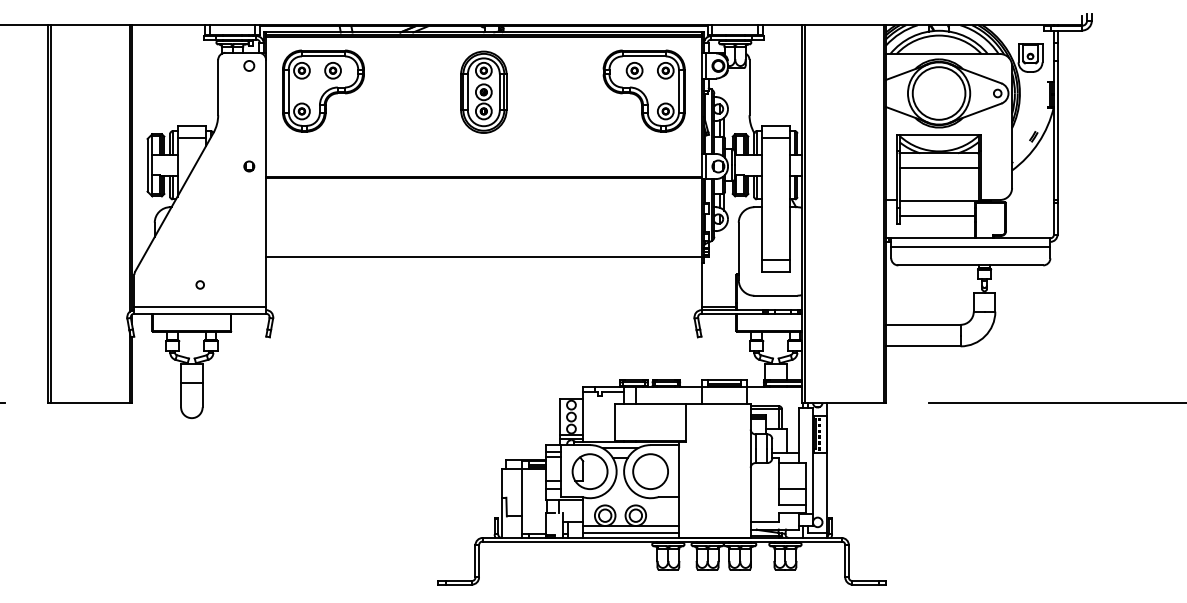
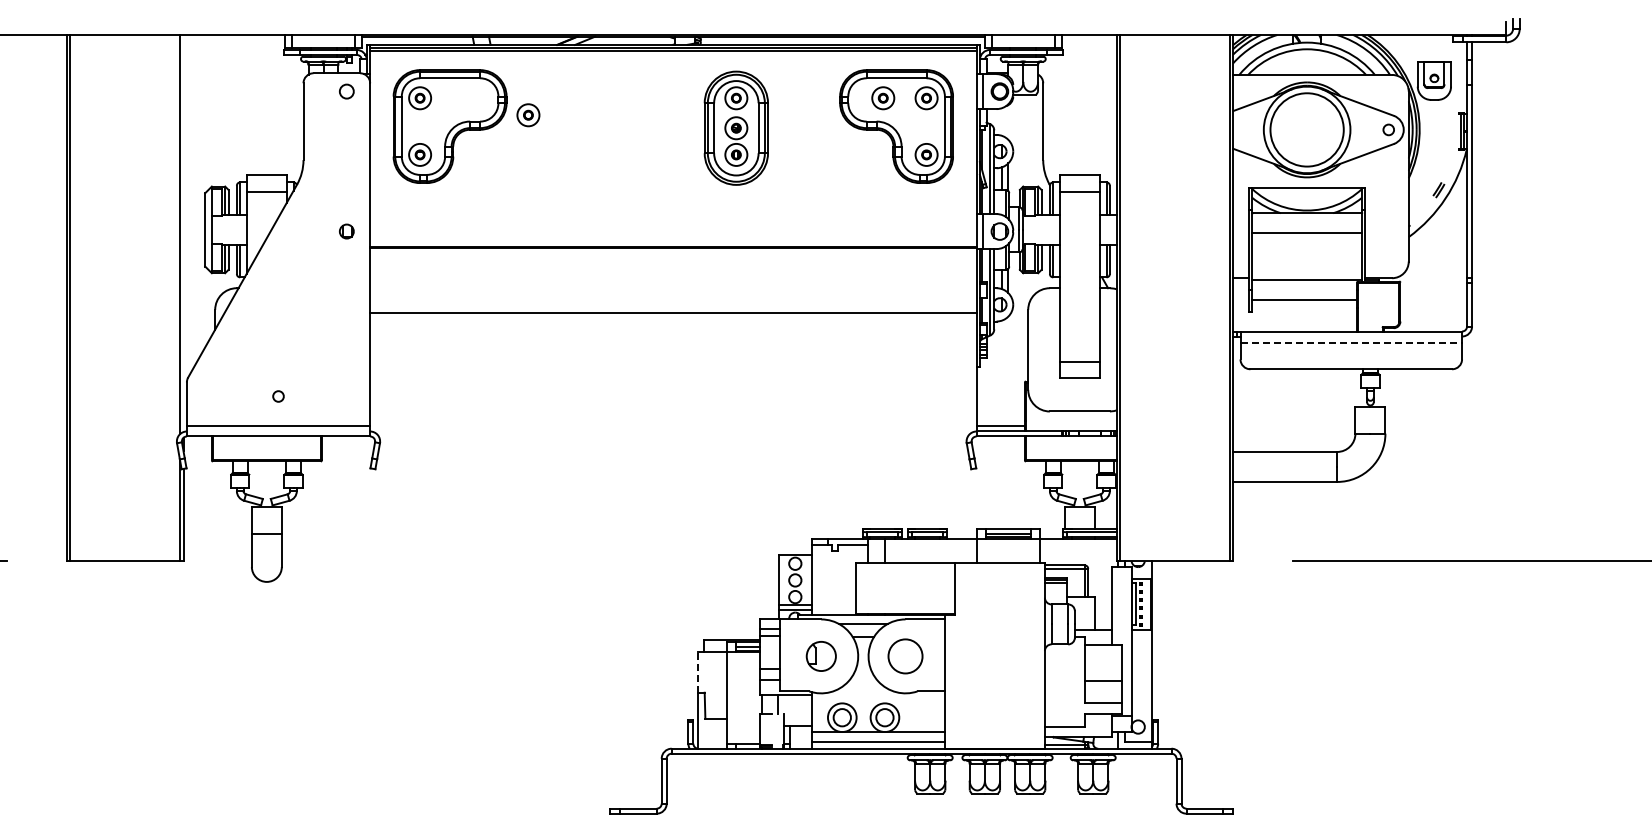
part: (333, 70) -> (528, 115), moved
part: (483, 91) -> (735, 127), moved
line: (131, 167) -> (183, 233), removed
line: (970, 246) -> (1351, 343), solid -> dashed
line: (483, 257) -> (673, 313), moved
part: (590, 471) -> (821, 656), size x0.6
circle: (650, 471) -> (905, 656), size x0.7
line: (501, 482) -> (698, 671), solid -> dashed

